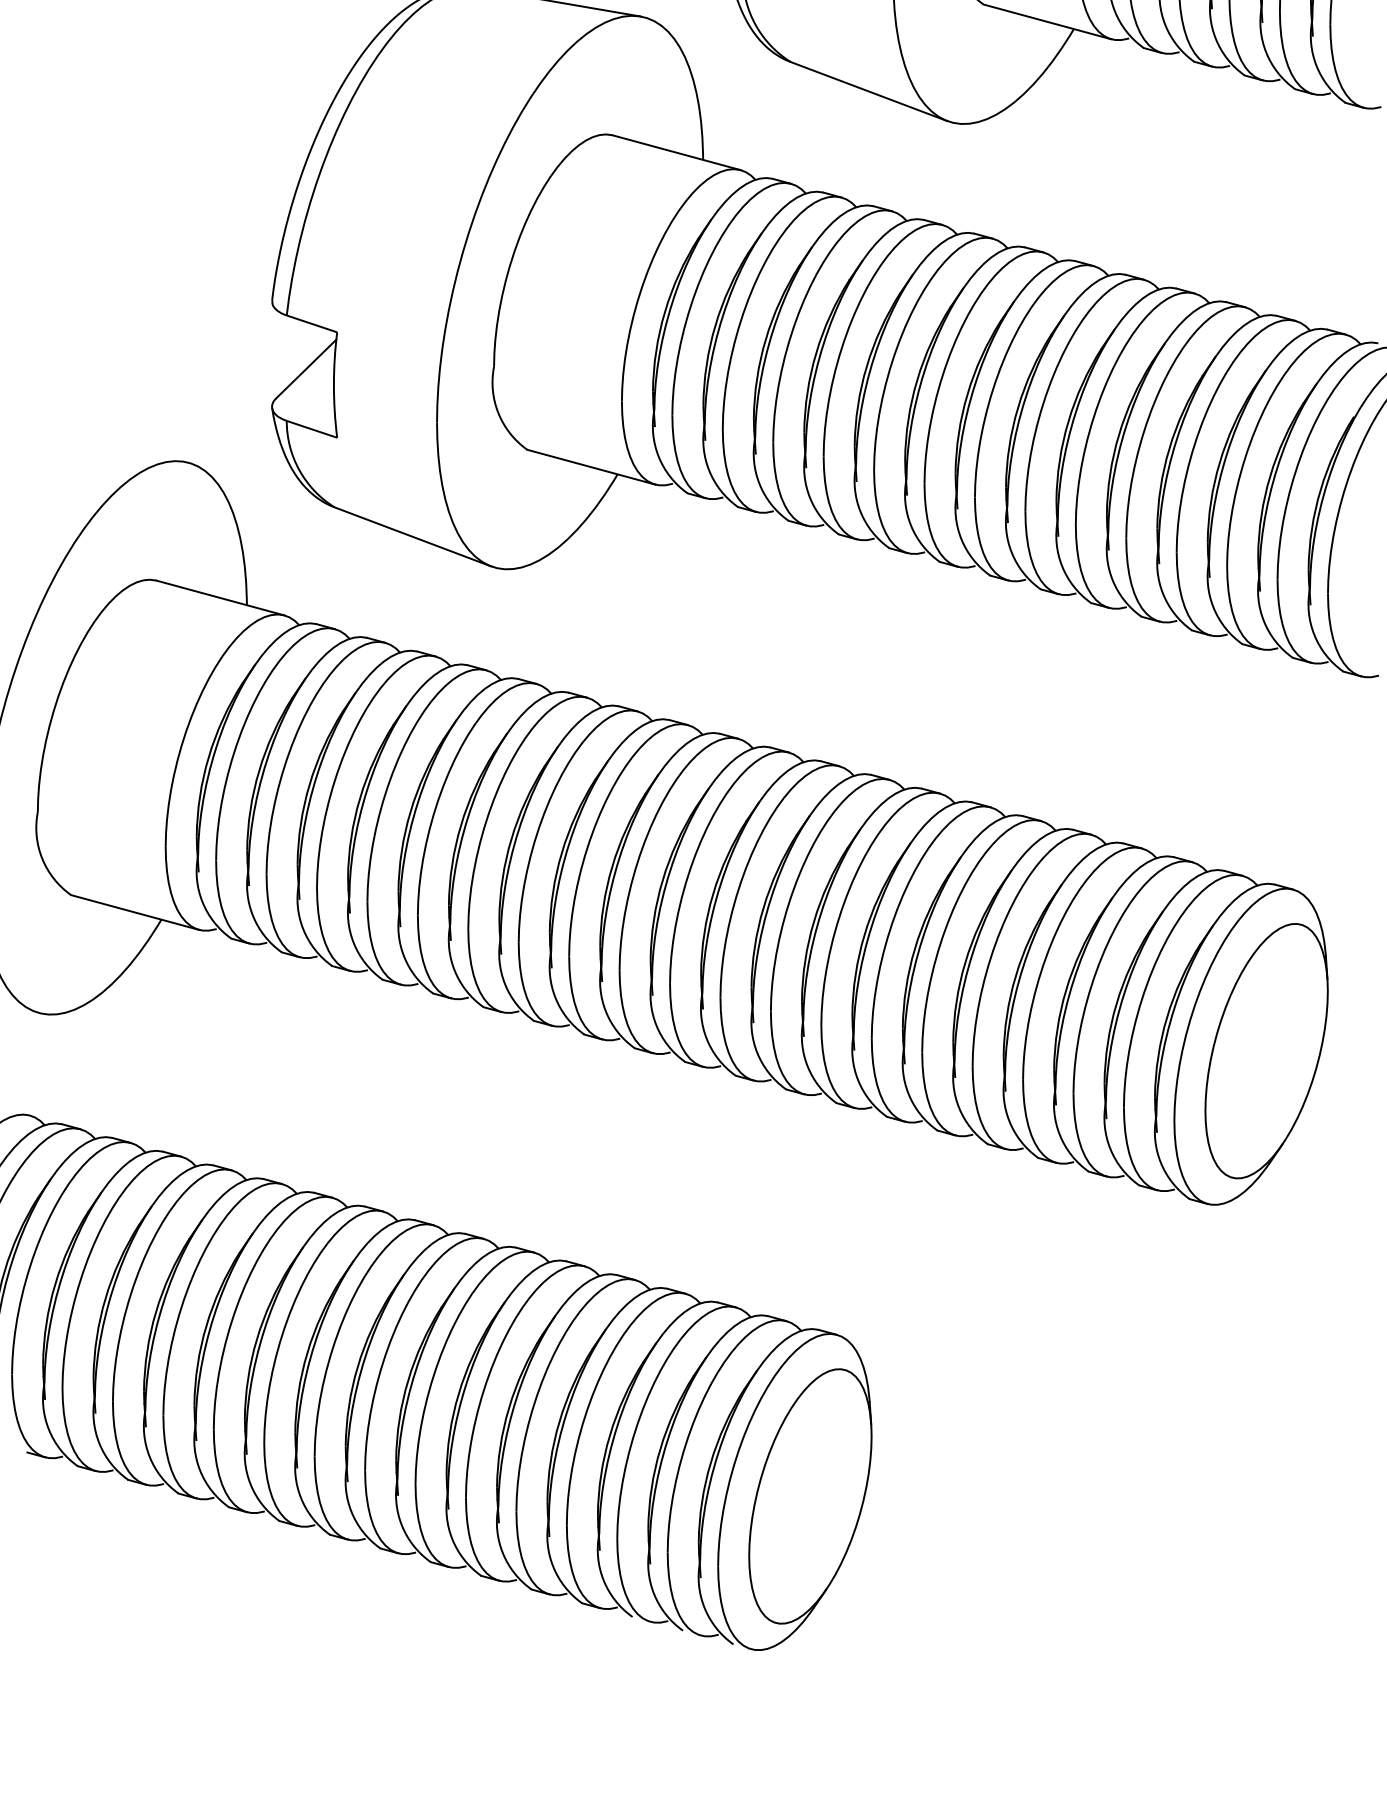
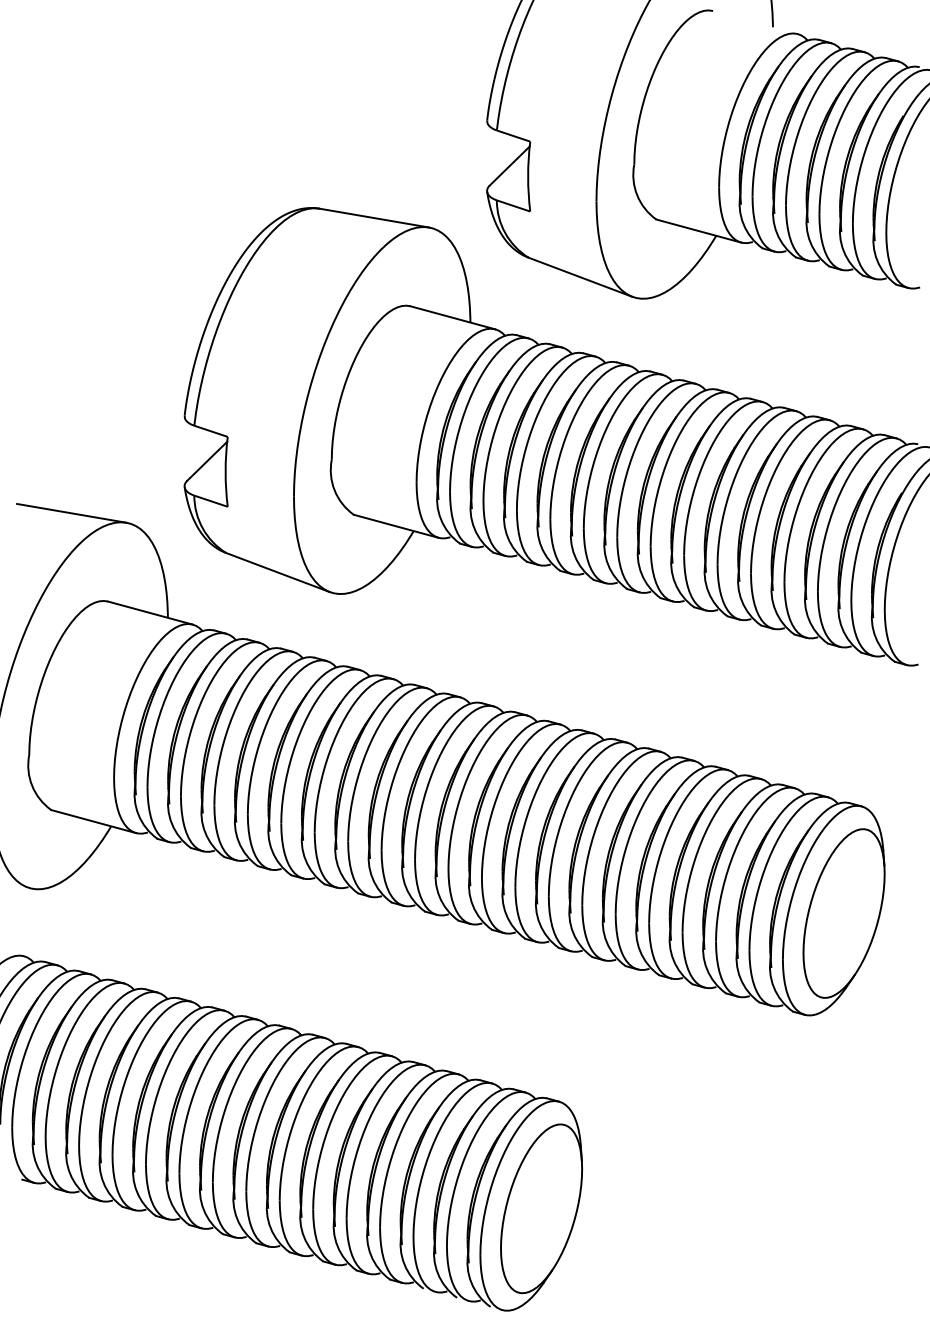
line: (101, 446) -> (71, 512), added

